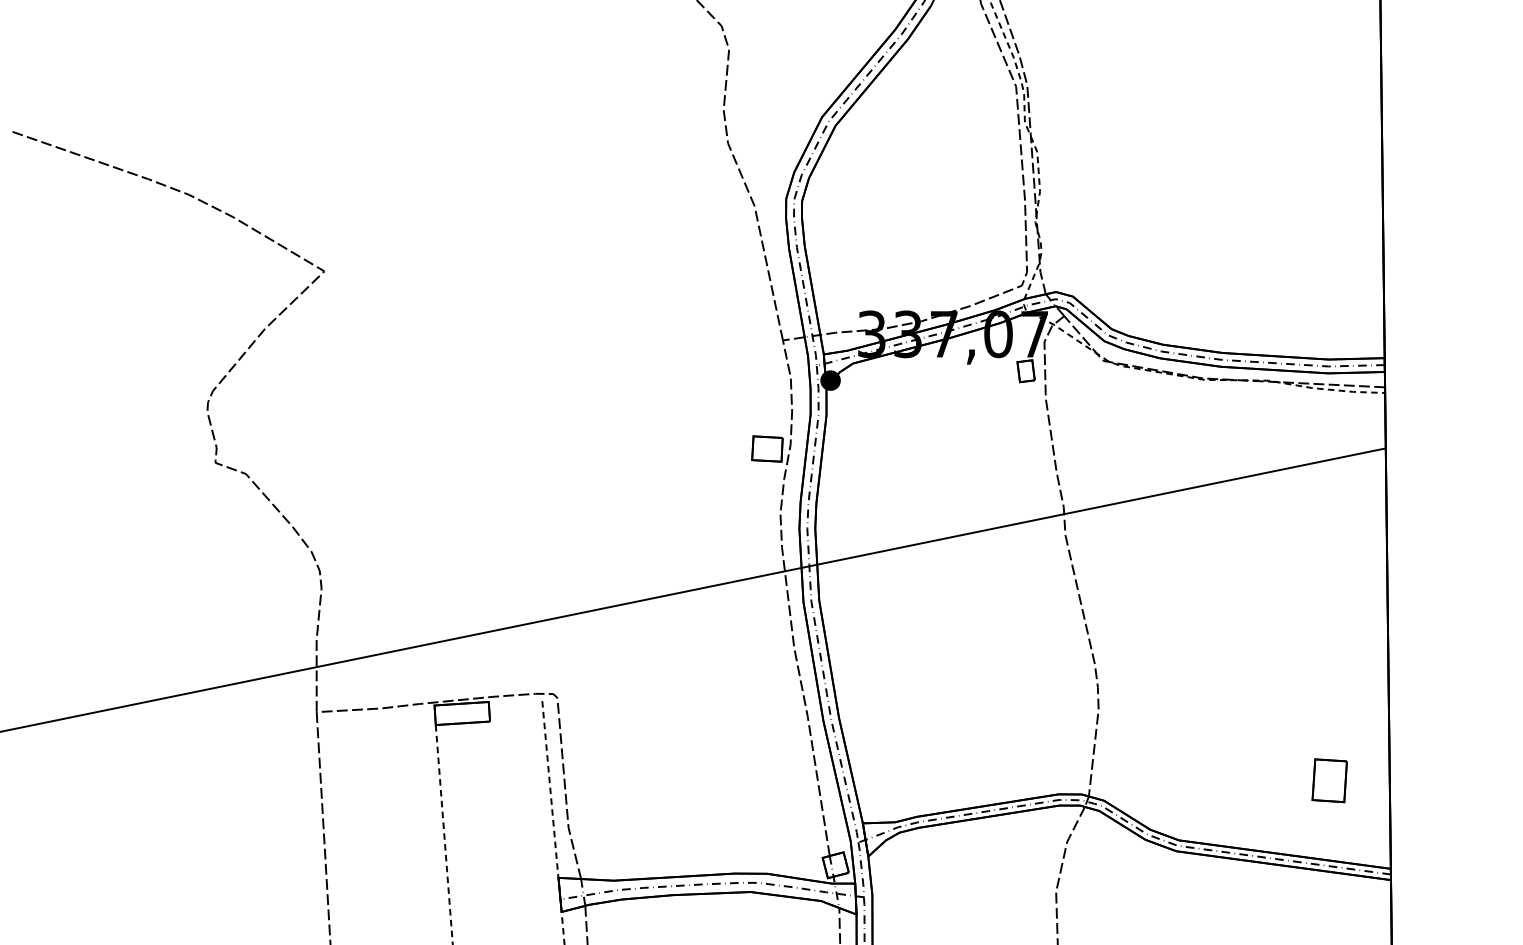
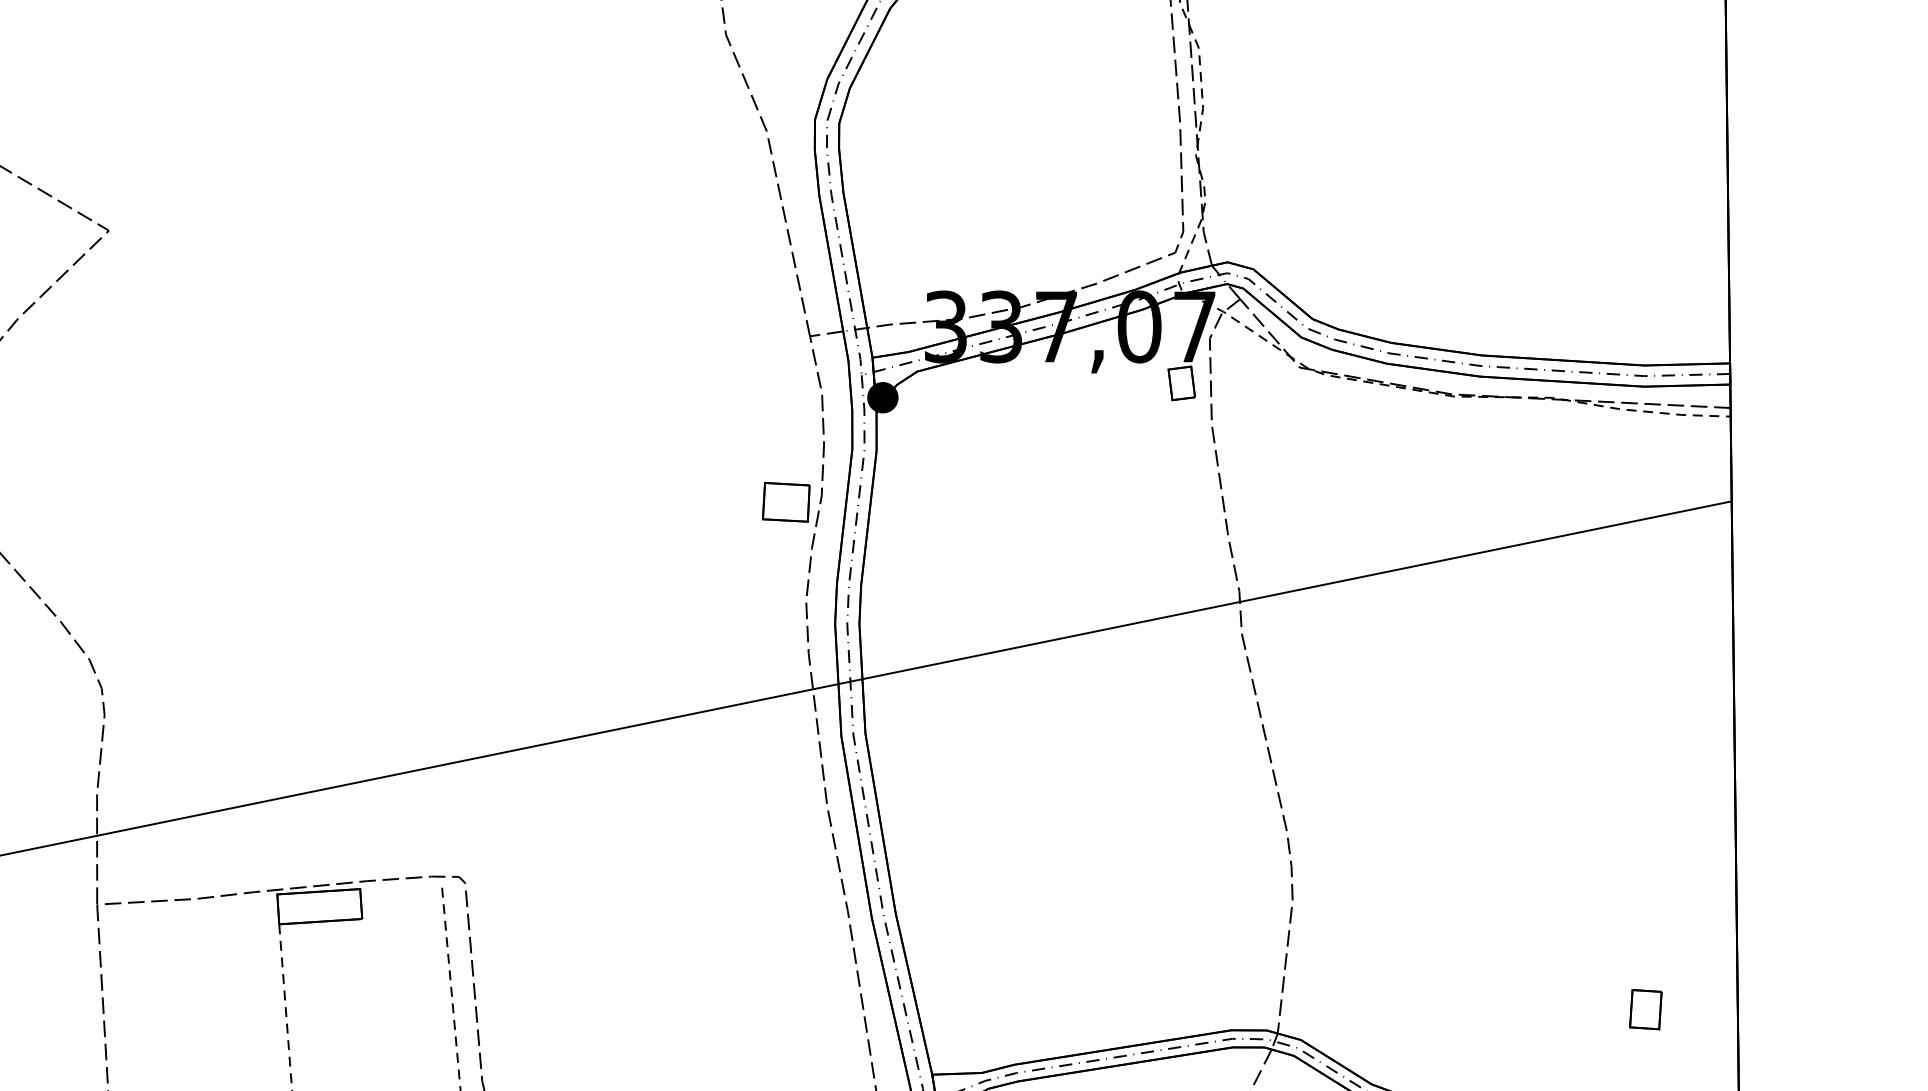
part: (1329, 780) -> (1645, 1009), size x0.6

